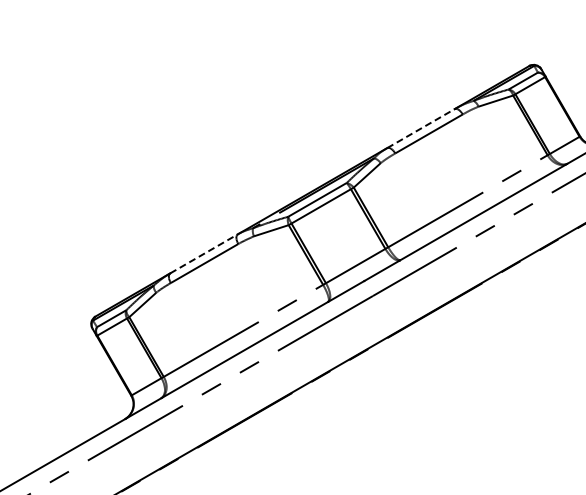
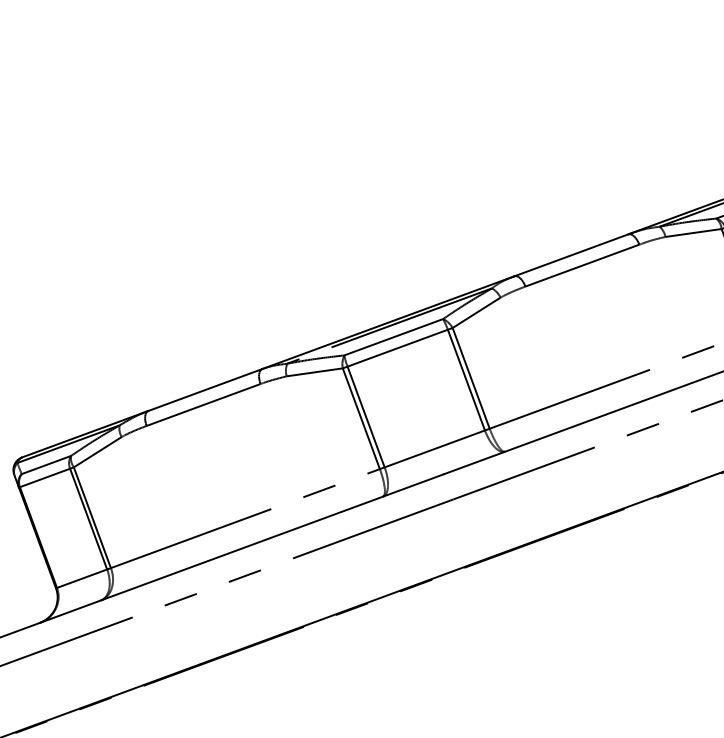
line: (421, 128) -> (572, 255), dashed -> solid
line: (204, 253) -> (206, 389), dashed -> solid

